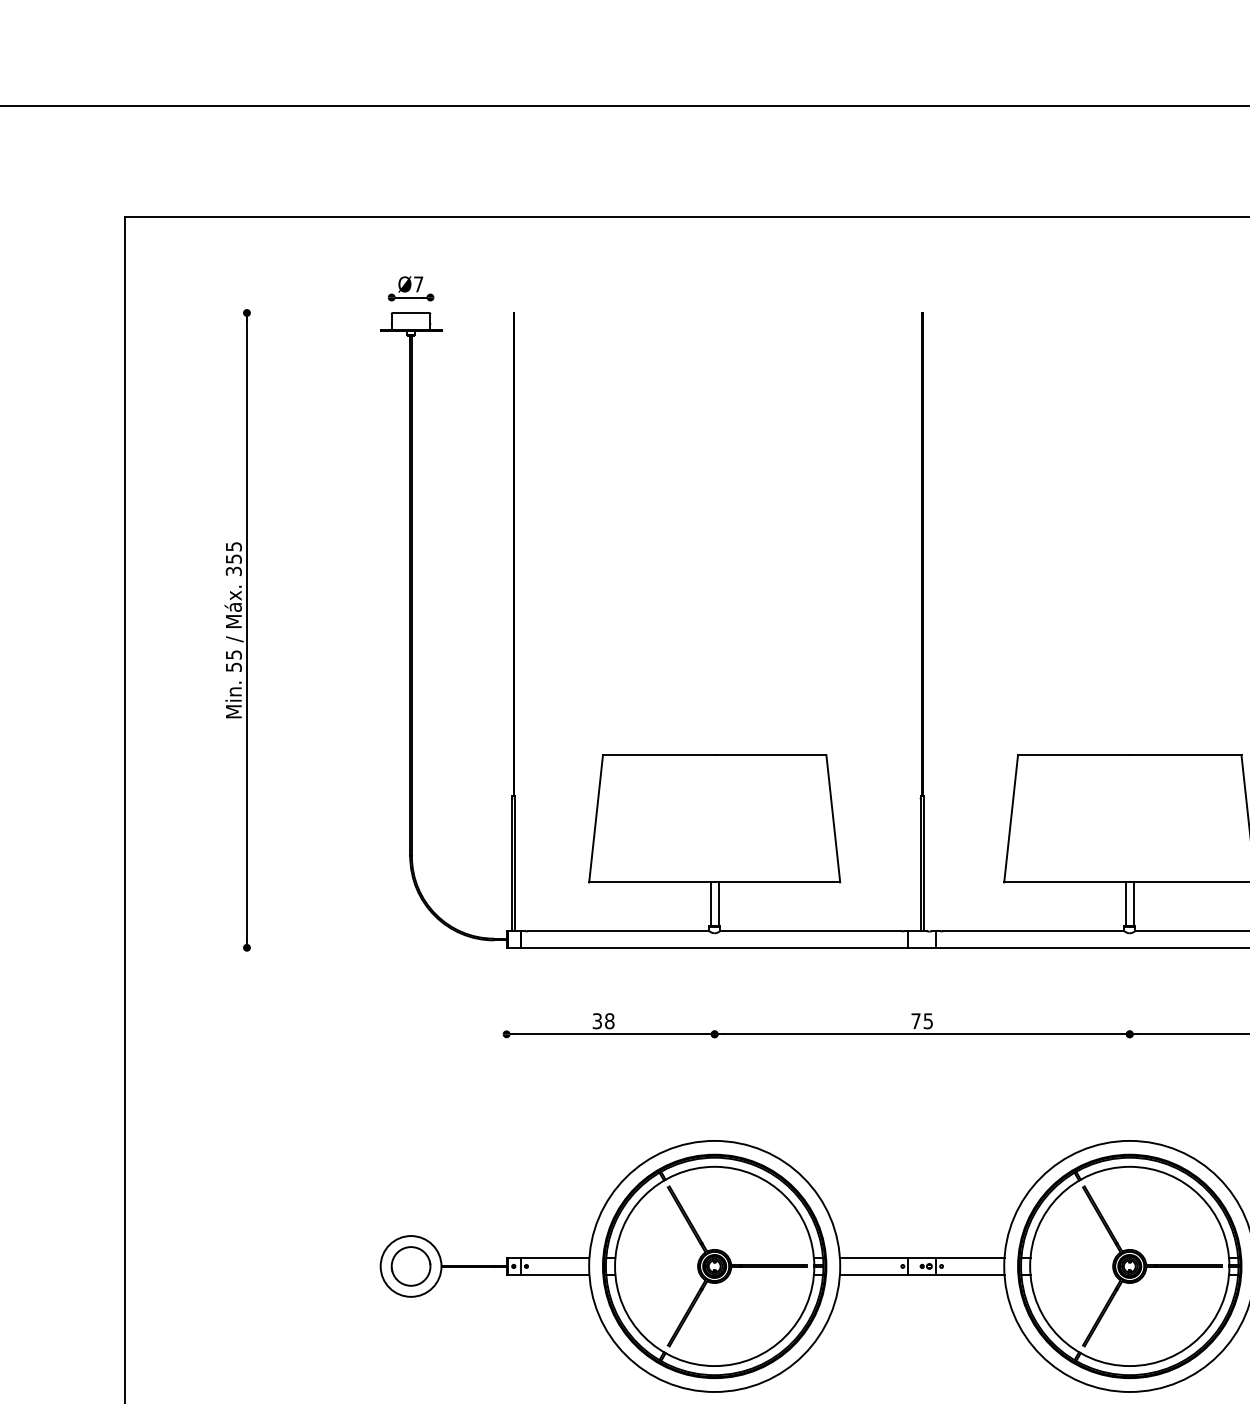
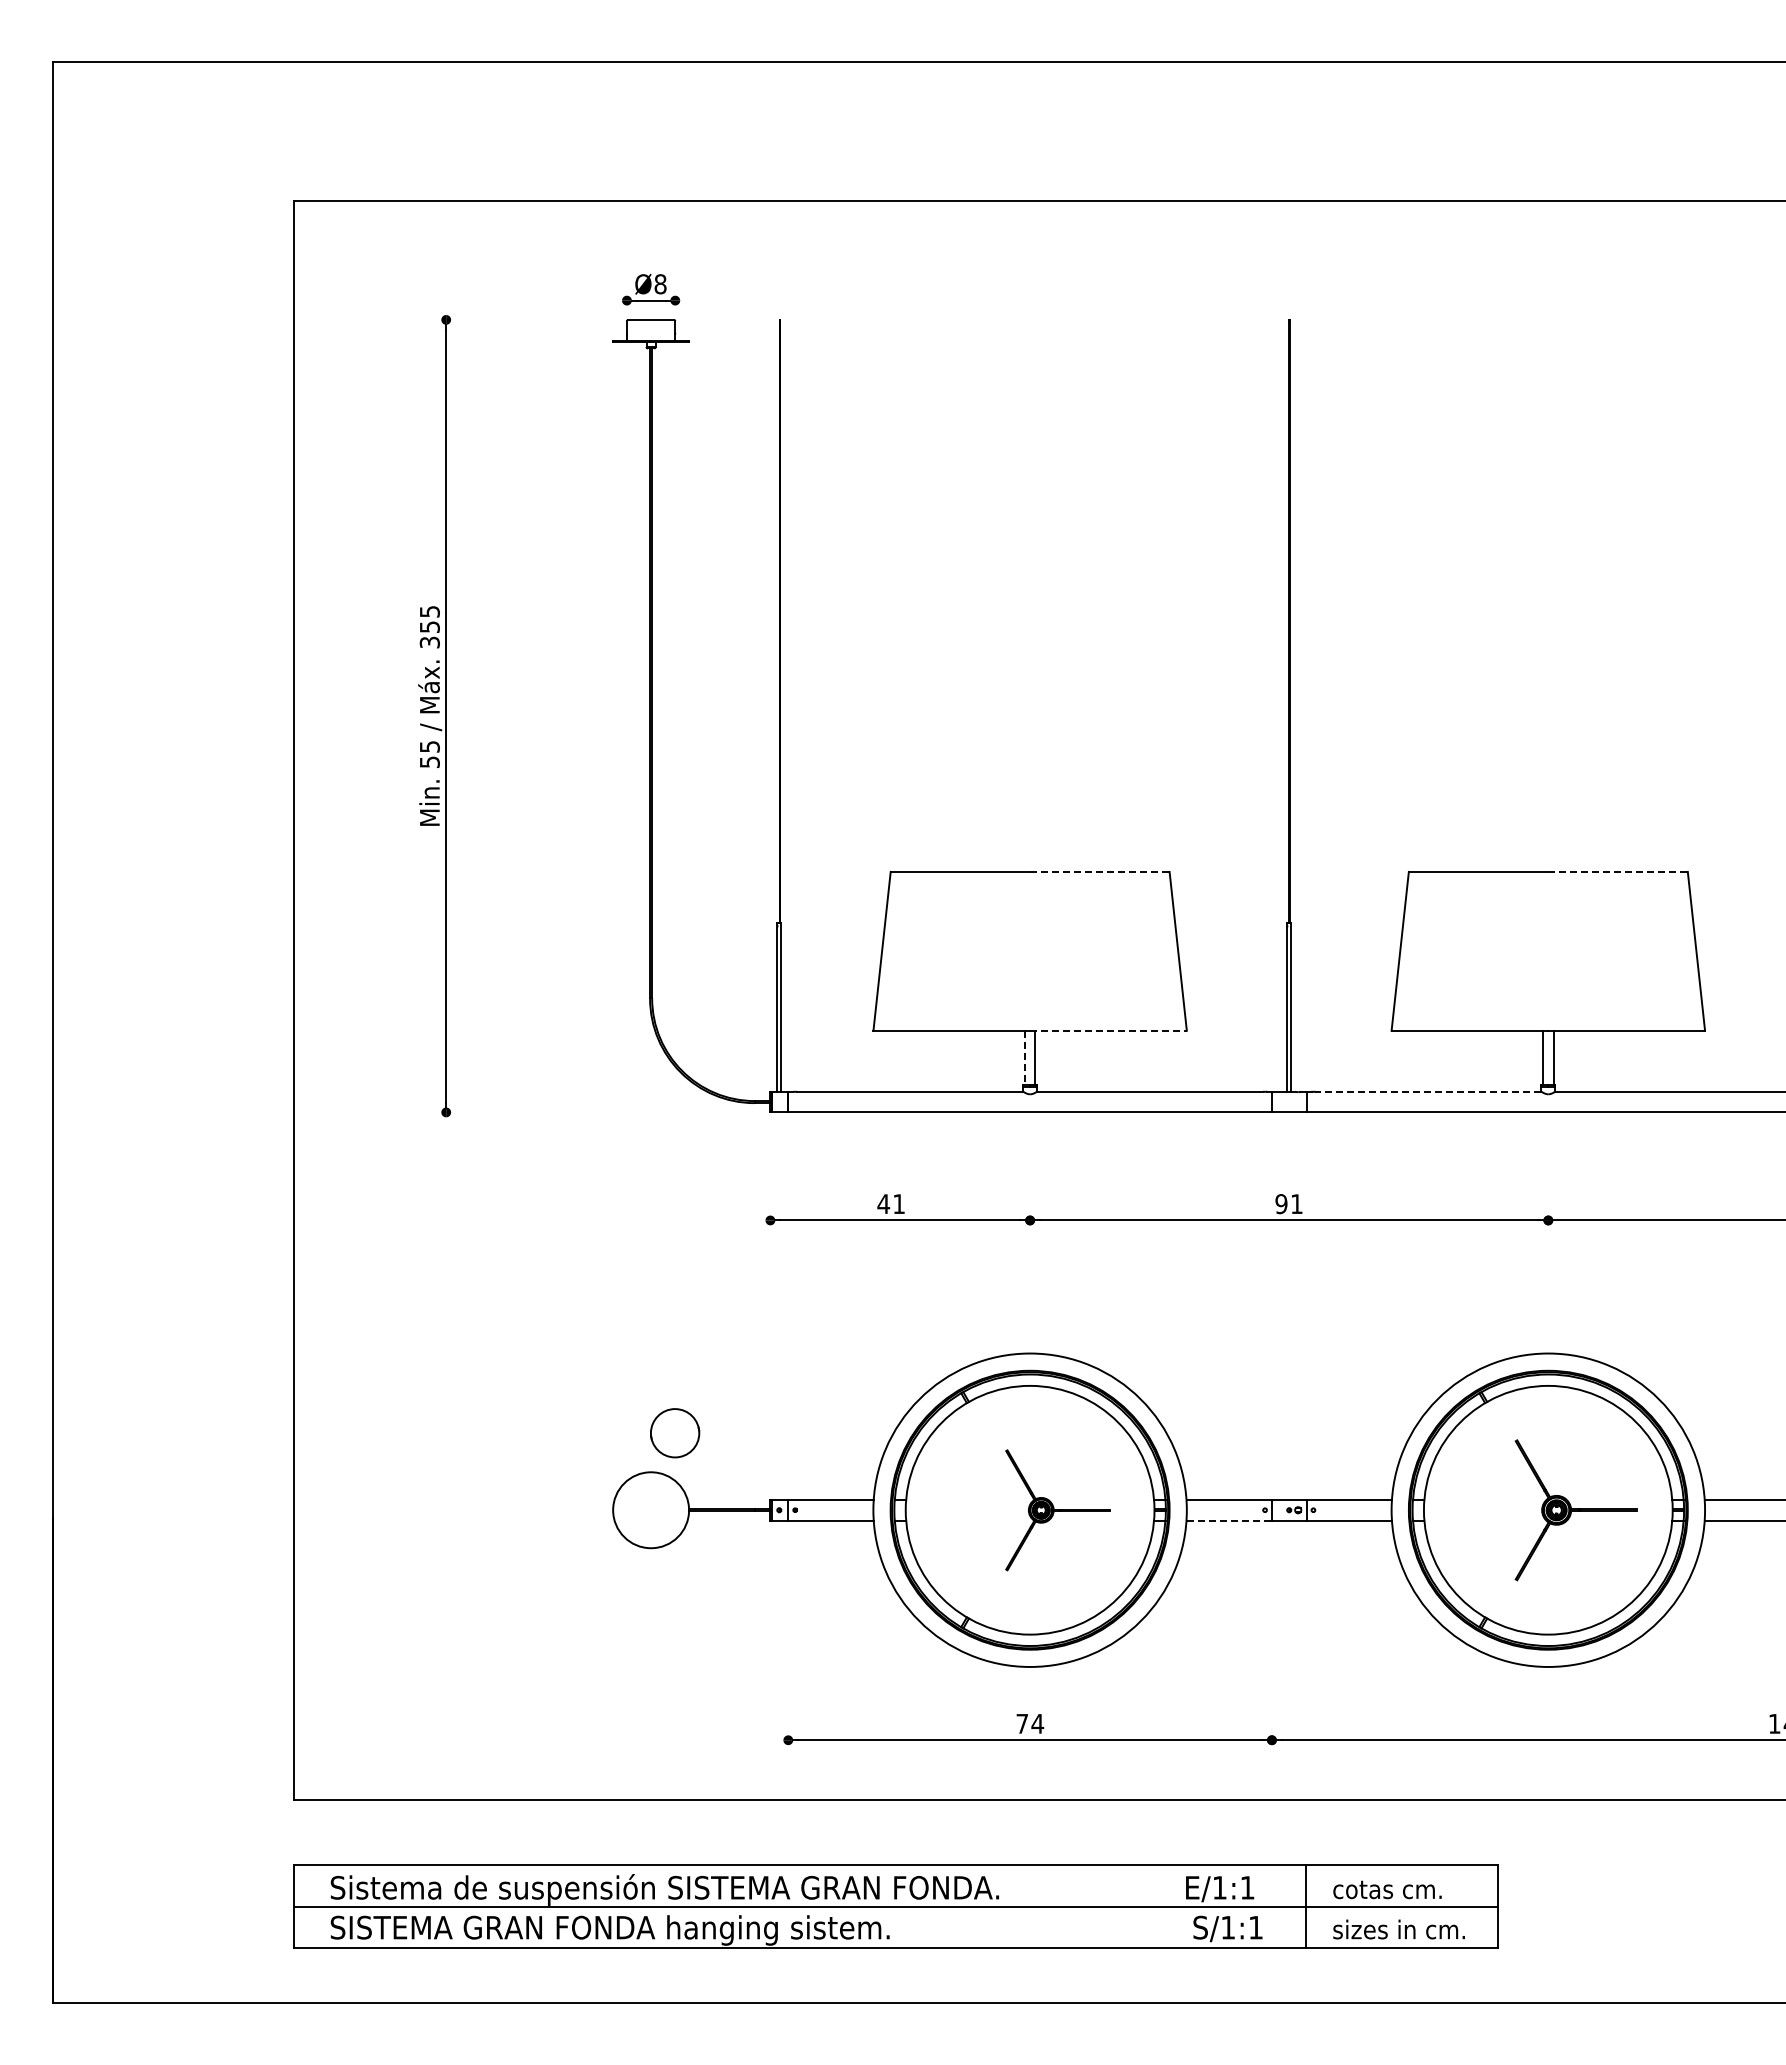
text: (418, 284) -> (660, 284), Ø7 -> Ø8
line: (770, 754) -> (1099, 871), solid -> dashed
line: (1185, 754) -> (1618, 871), solid -> dashed
line: (777, 882) -> (1108, 1030), solid -> dashed
line: (710, 904) -> (1024, 1058), solid -> dashed
line: (1032, 931) -> (1427, 1091), solid -> dashed
text: (603, 1021) -> (891, 1204), 38 -> 41
text: (921, 1021) -> (1288, 1204), 75 -> 91
circle: (411, 1266) -> (675, 1433), moved
part: (736, 1266) -> (1057, 1510), size x0.6
part: (1151, 1266) -> (1575, 1510), size x0.7
line: (874, 1274) -> (1229, 1520), solid -> dashed

